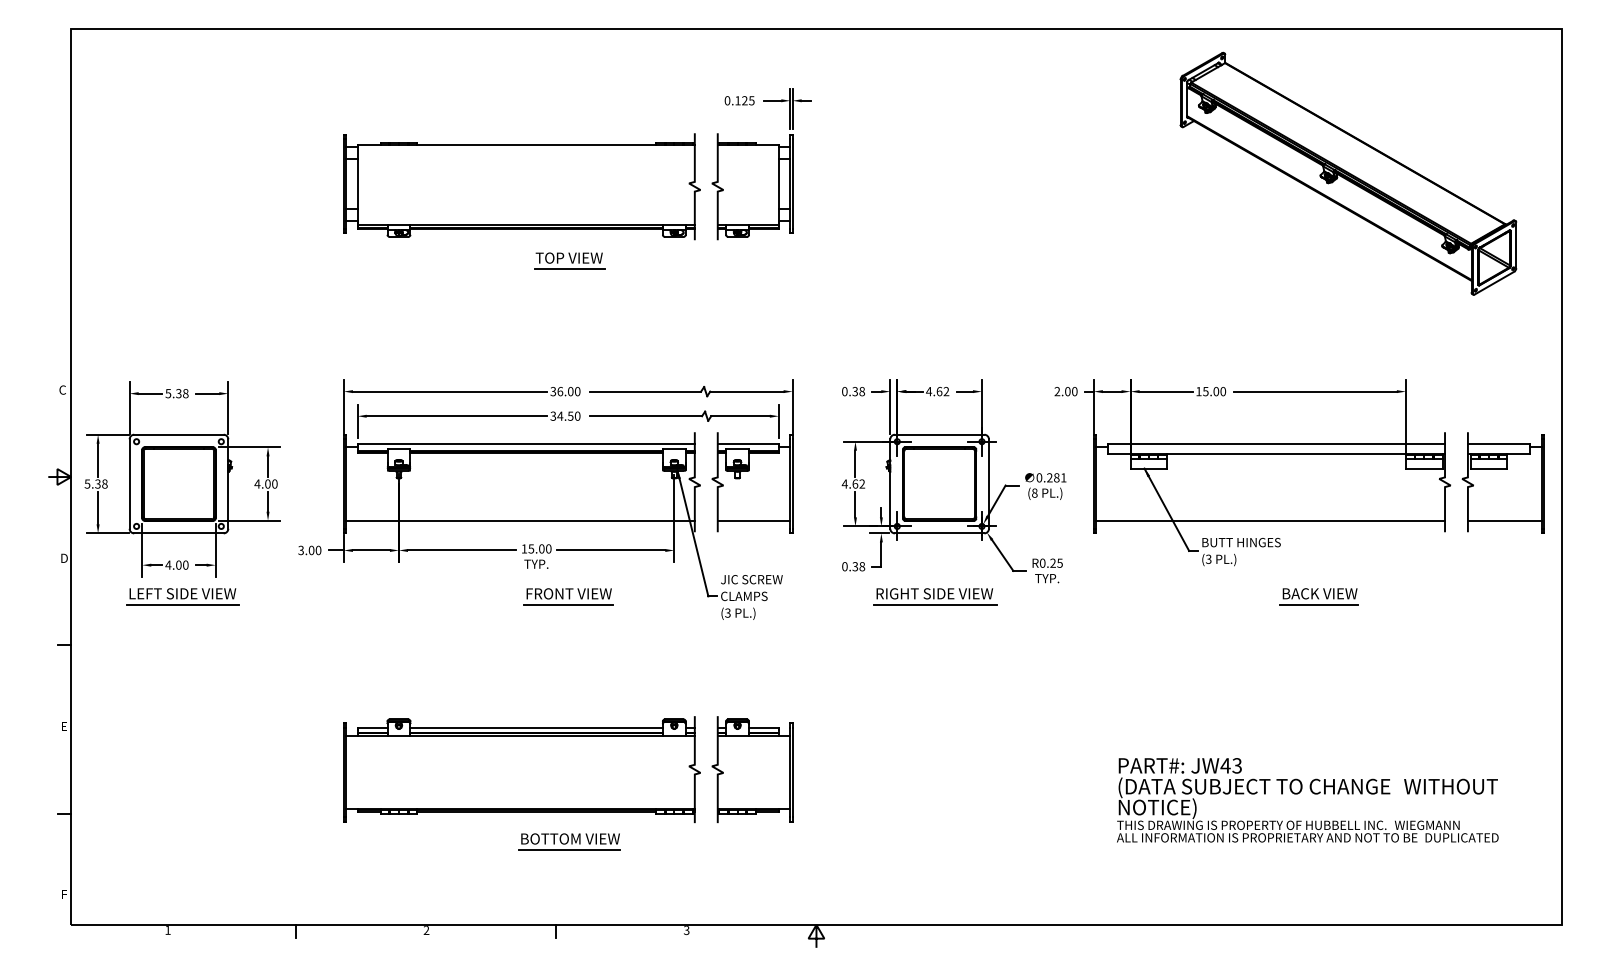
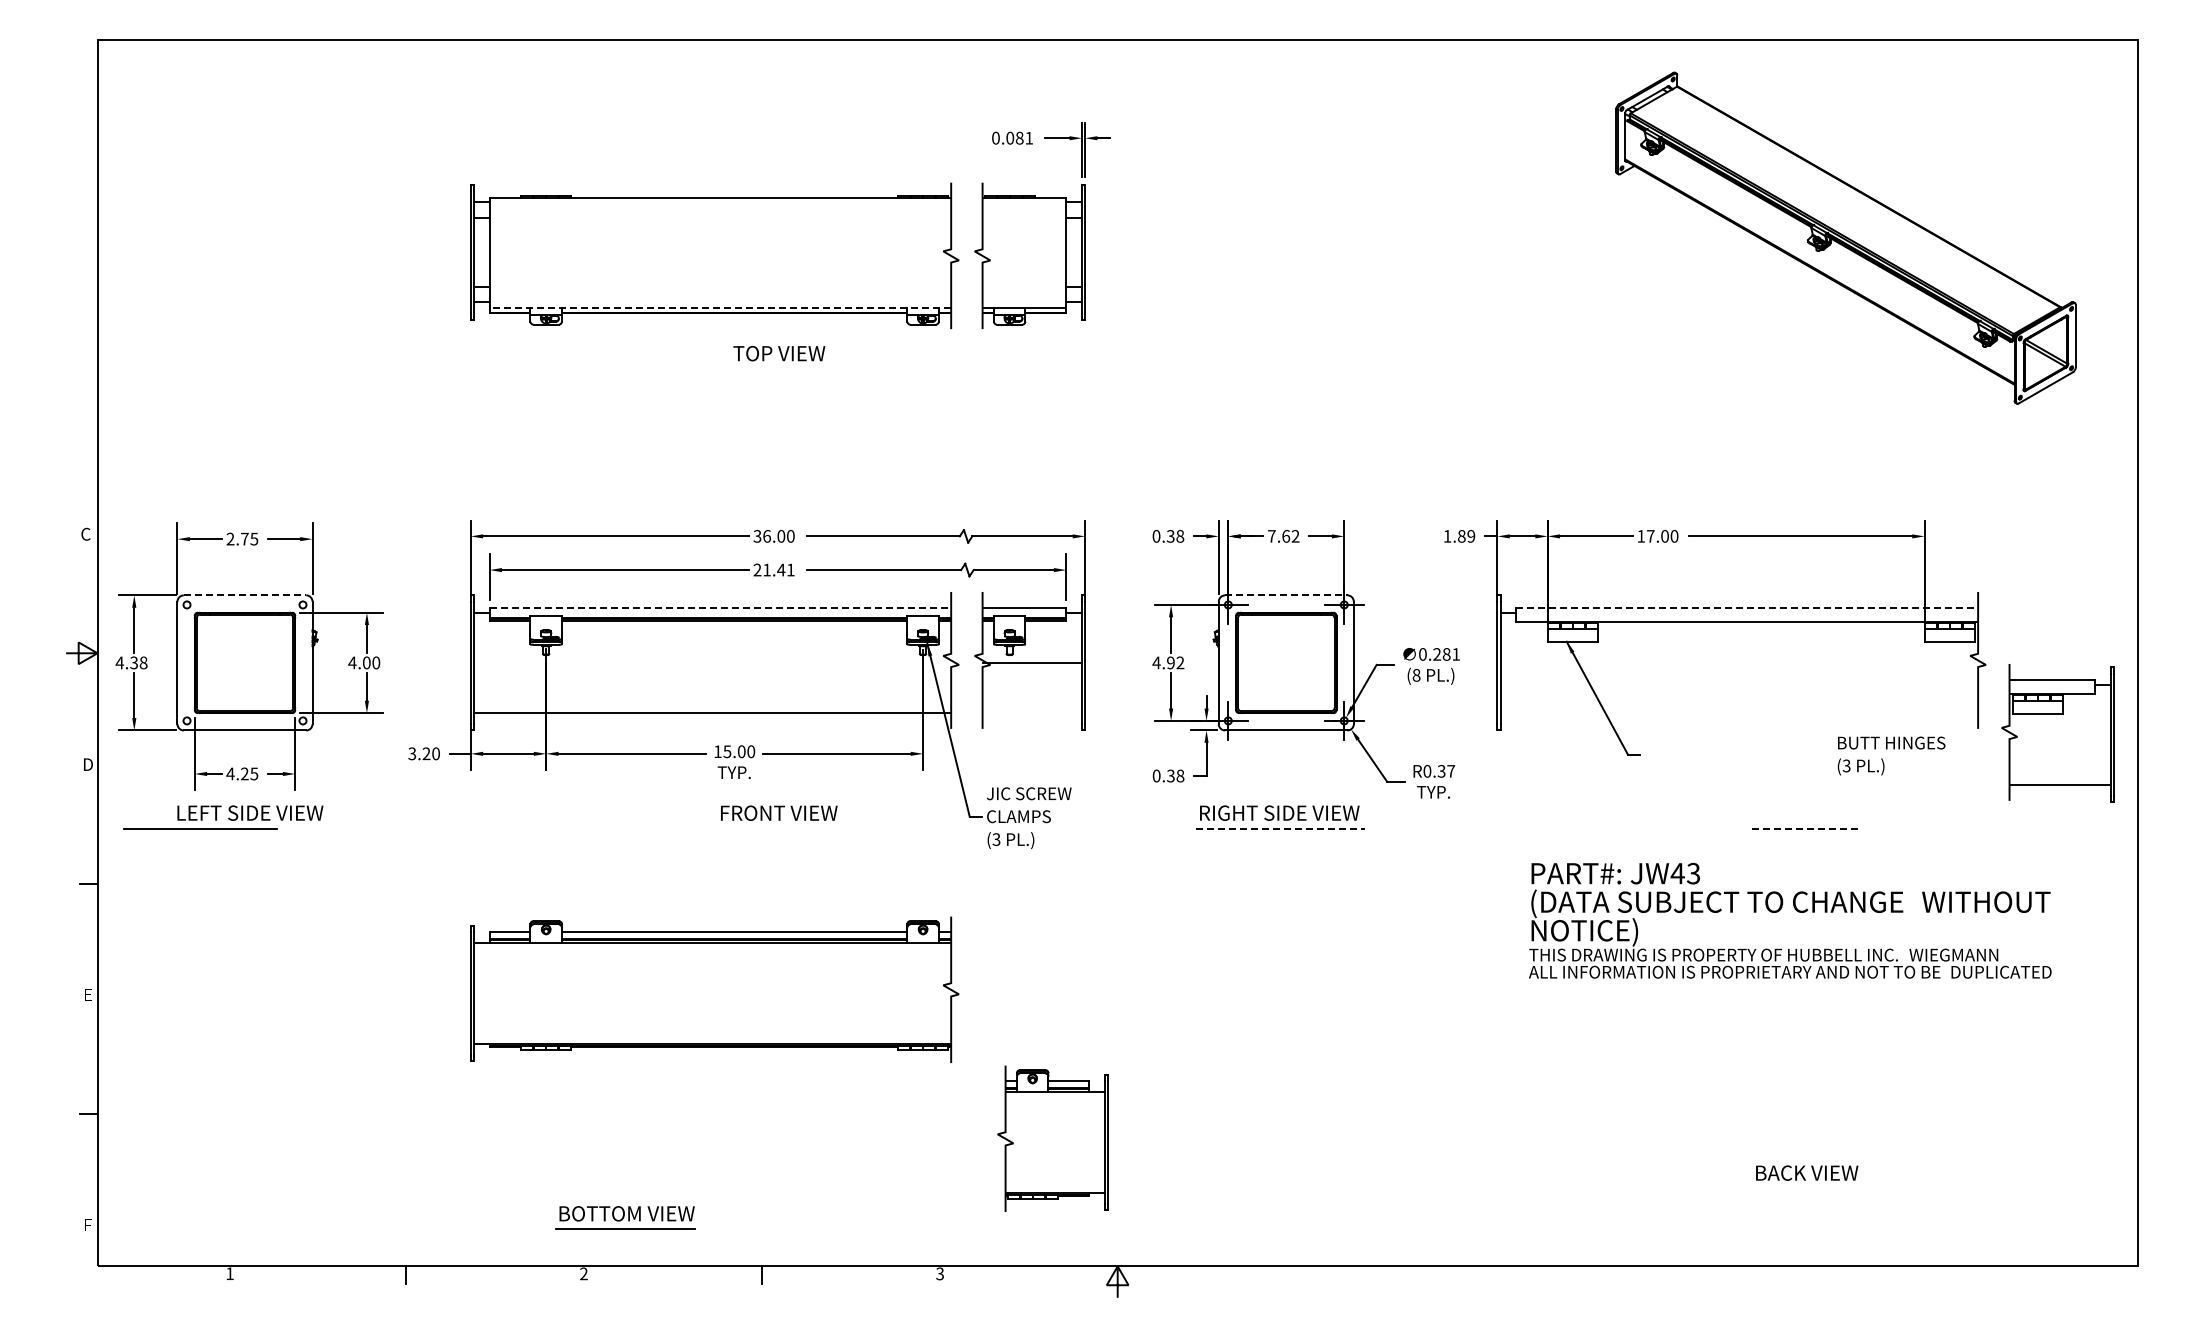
text: (744, 100) -> (1019, 137), 0.125 -> 0.081
line: (526, 225) -> (720, 308), solid -> dashed
line: (569, 269) -> (779, 369), removed
text: (928, 391) -> (1271, 536), 4.62 -> 7.62
text: (1066, 391) -> (1459, 536), 2.00 -> 1.89
text: (1205, 391) -> (1650, 536), 15.00 -> 17.00
text: (177, 393) -> (242, 538), 5.38 -> 2.75
text: (565, 415) -> (773, 569), 34.50 -> 21.41
line: (179, 434) -> (245, 595), solid -> dashed
line: (939, 434) -> (1286, 595), solid -> dashed
line: (526, 443) -> (720, 607), solid -> dashed
line: (1276, 443) -> (1747, 607), solid -> dashed
text: (87, 483) -> (119, 662), 5.38 -> 4.38
text: (855, 483) -> (1170, 662), 4.62 -> 4.92
part: (1502, 483) -> (2057, 733), moved
line: (753, 521) -> (1031, 663), moved
line: (1270, 521) -> (1739, 713), removed
text: (311, 550) -> (426, 753), 3.00 -> 3.20
text: (1241, 551) -> (1891, 755), moved
text: (1056, 563) -> (1446, 771), R0.25 -> R0.37
text: (182, 564) -> (249, 773), 4.00 -> 4.25
text: (1320, 593) -> (1807, 1172), moved
line: (182, 605) -> (200, 828), moved
line: (567, 605) -> (777, 828), removed
line: (936, 605) -> (1281, 828), solid -> dashed
line: (1319, 605) -> (1806, 828), solid -> dashed
part: (521, 769) -> (714, 989), moved
part: (752, 769) -> (1052, 1138), moved
text: (1307, 800) -> (1790, 920), moved
part: (569, 841) -> (625, 1217), moved

